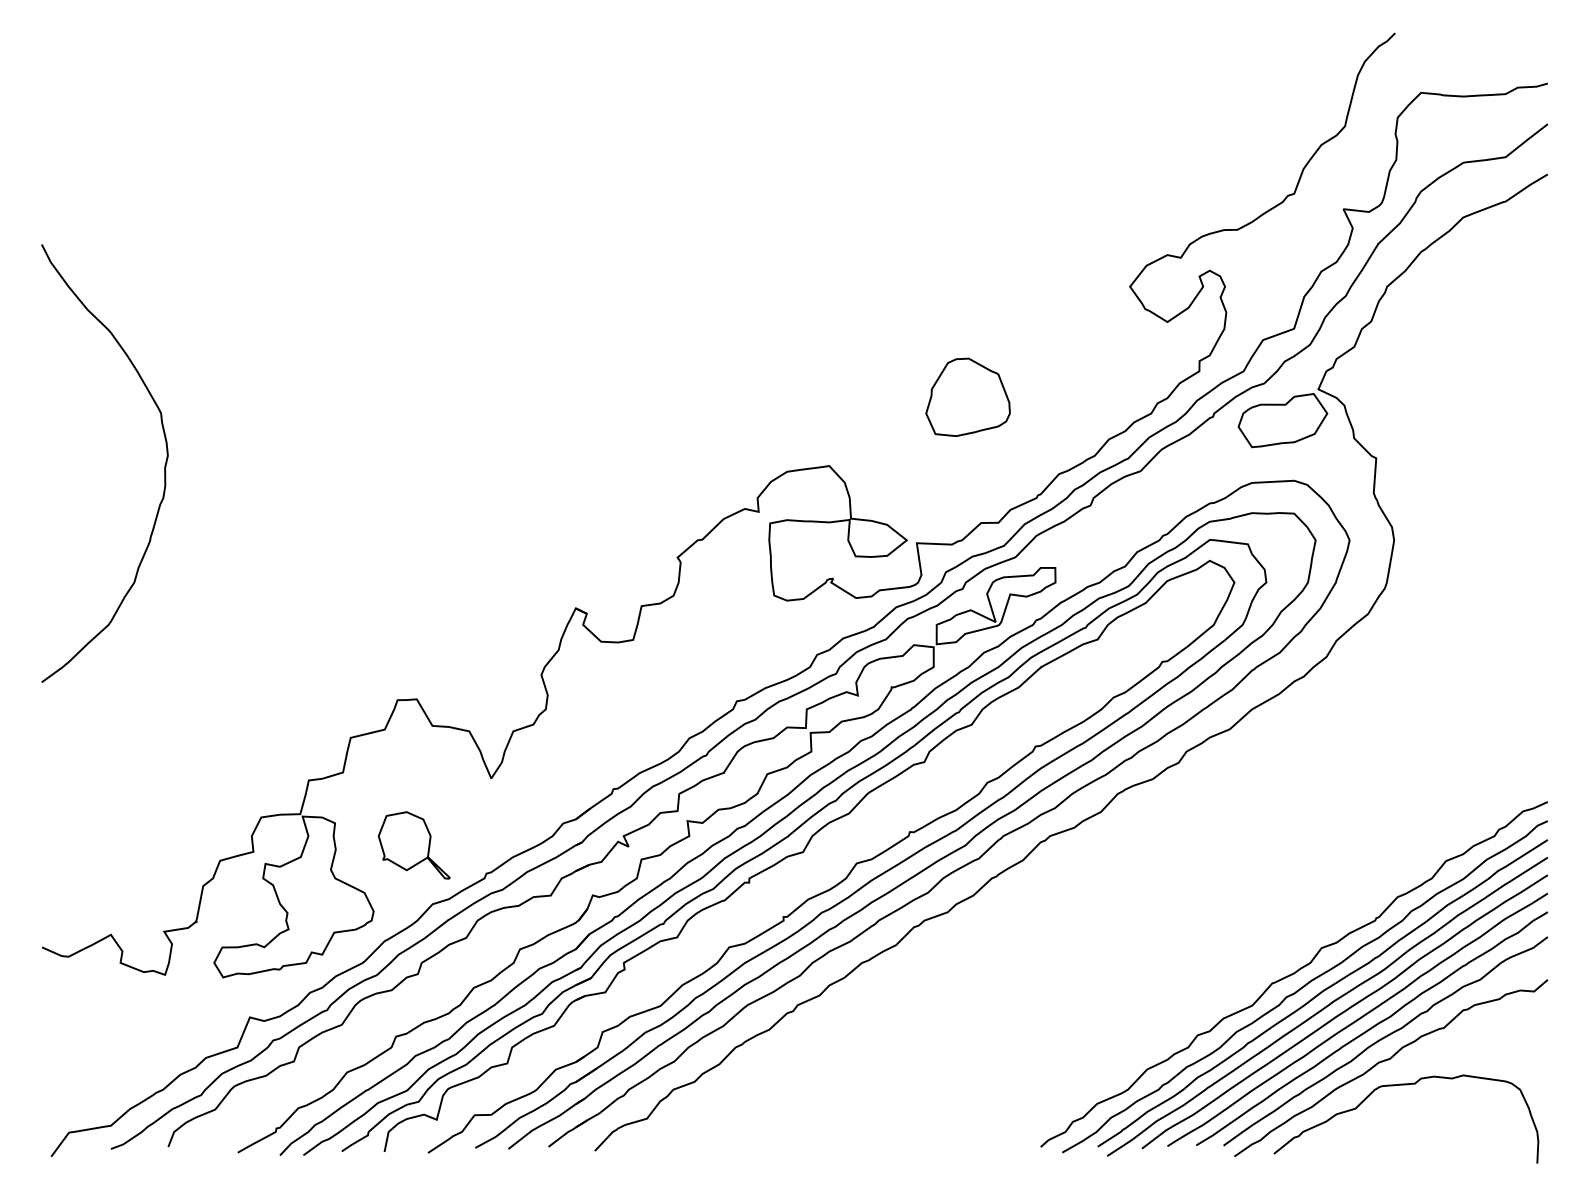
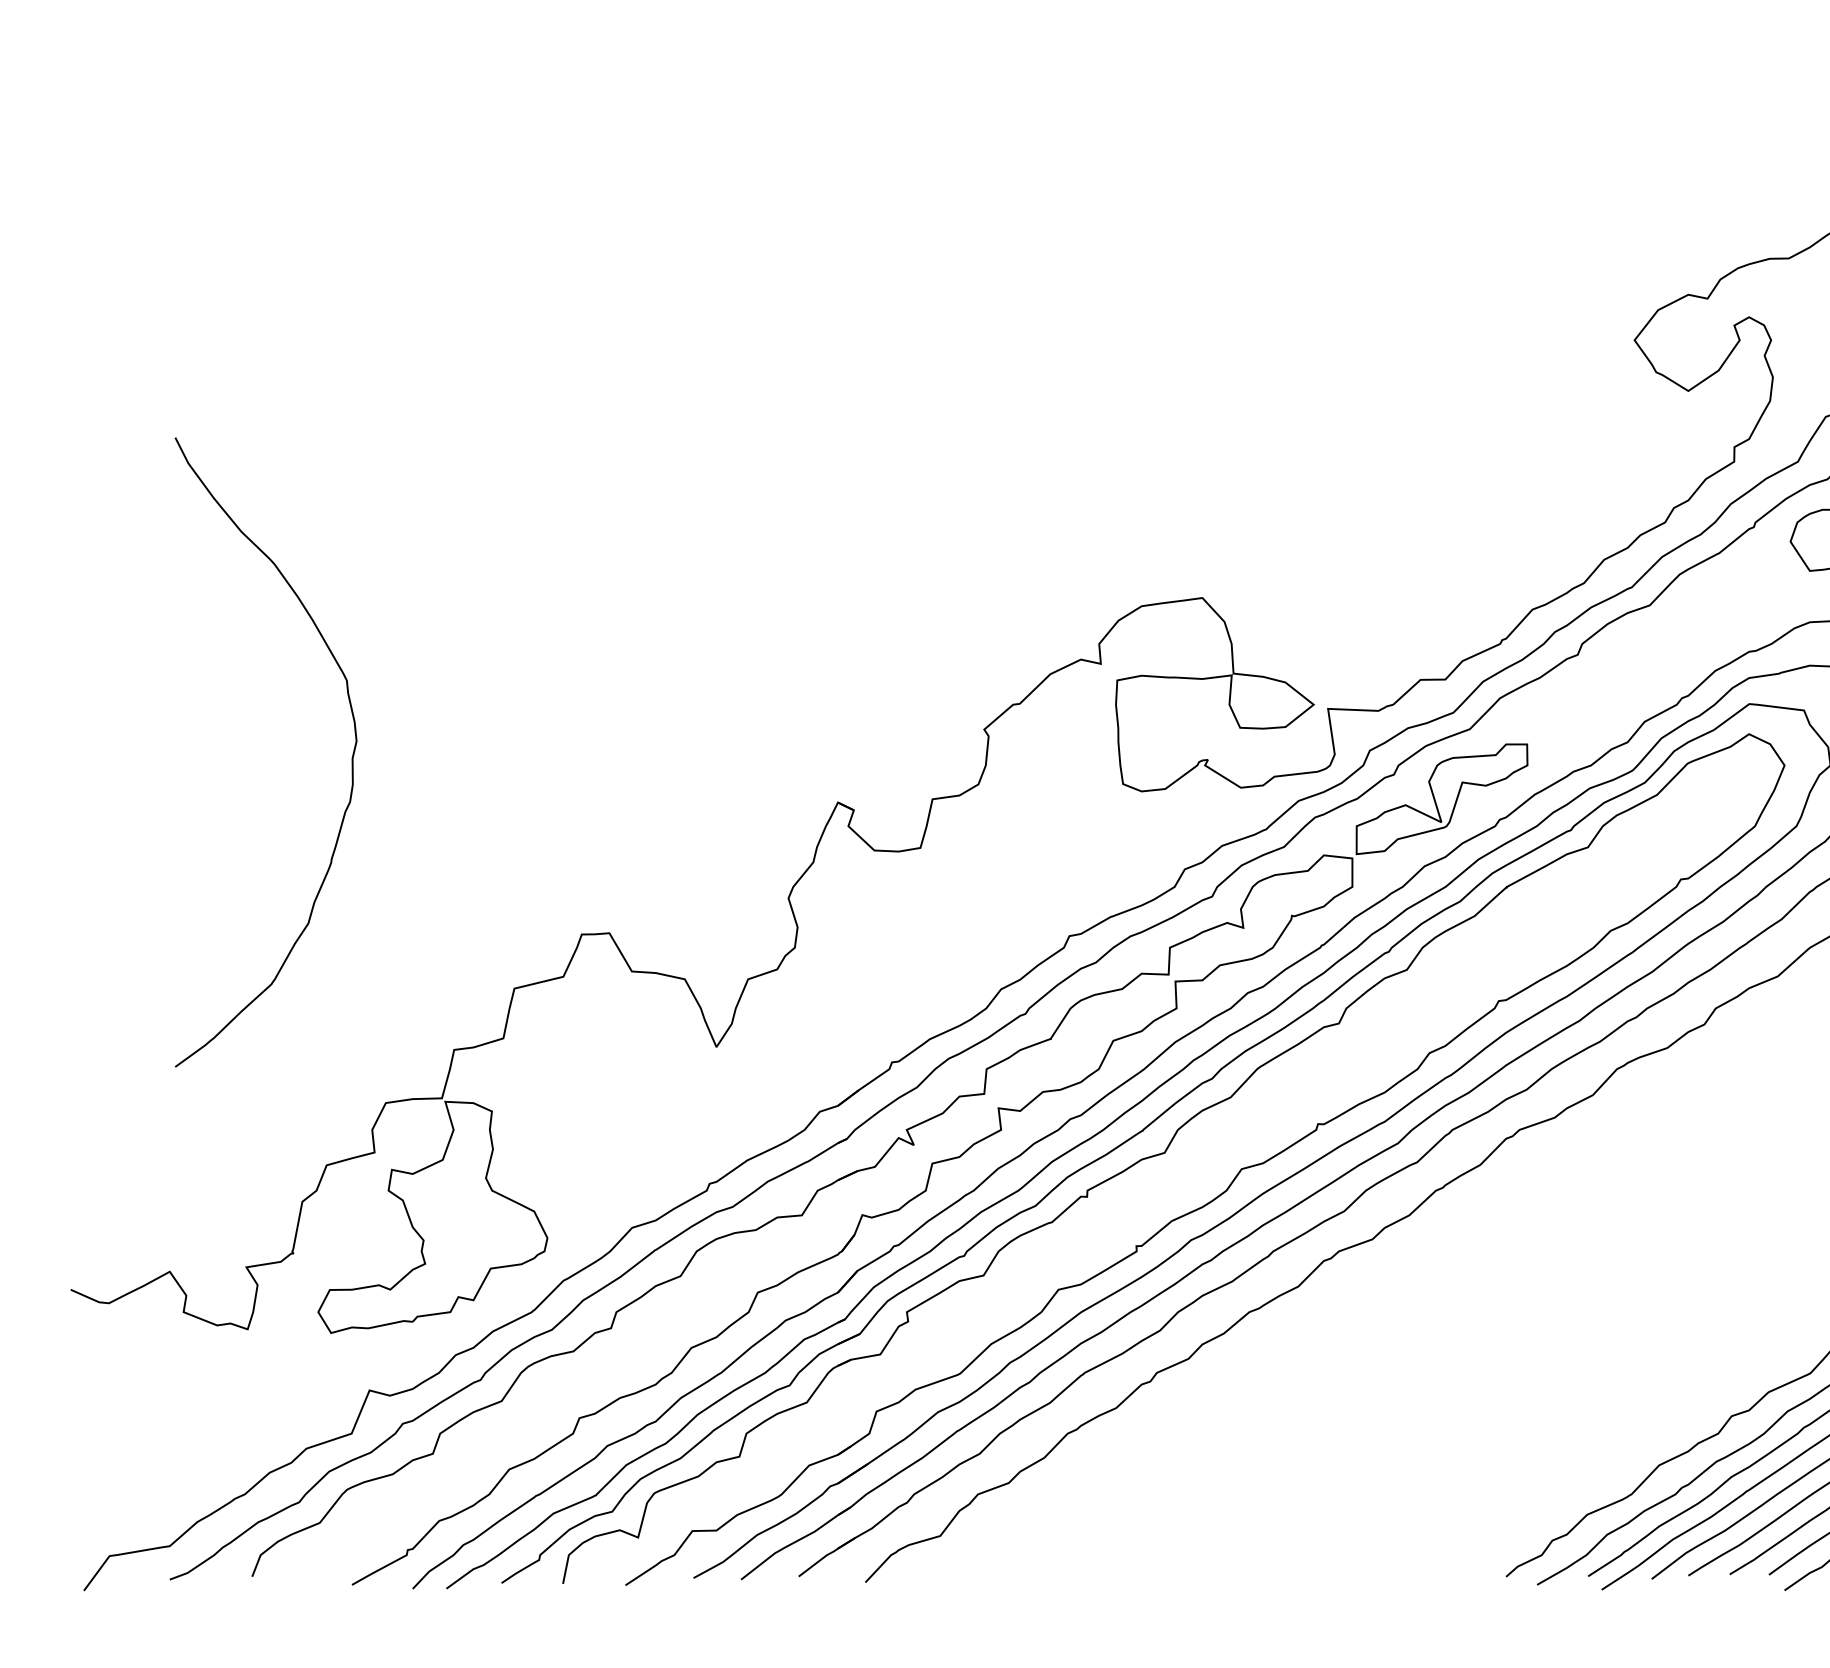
part: (967, 396) -> (1400, 498), removed
curve: (164, 465) -> (351, 755), moved
part: (413, 845) -> (604, 1143), removed

